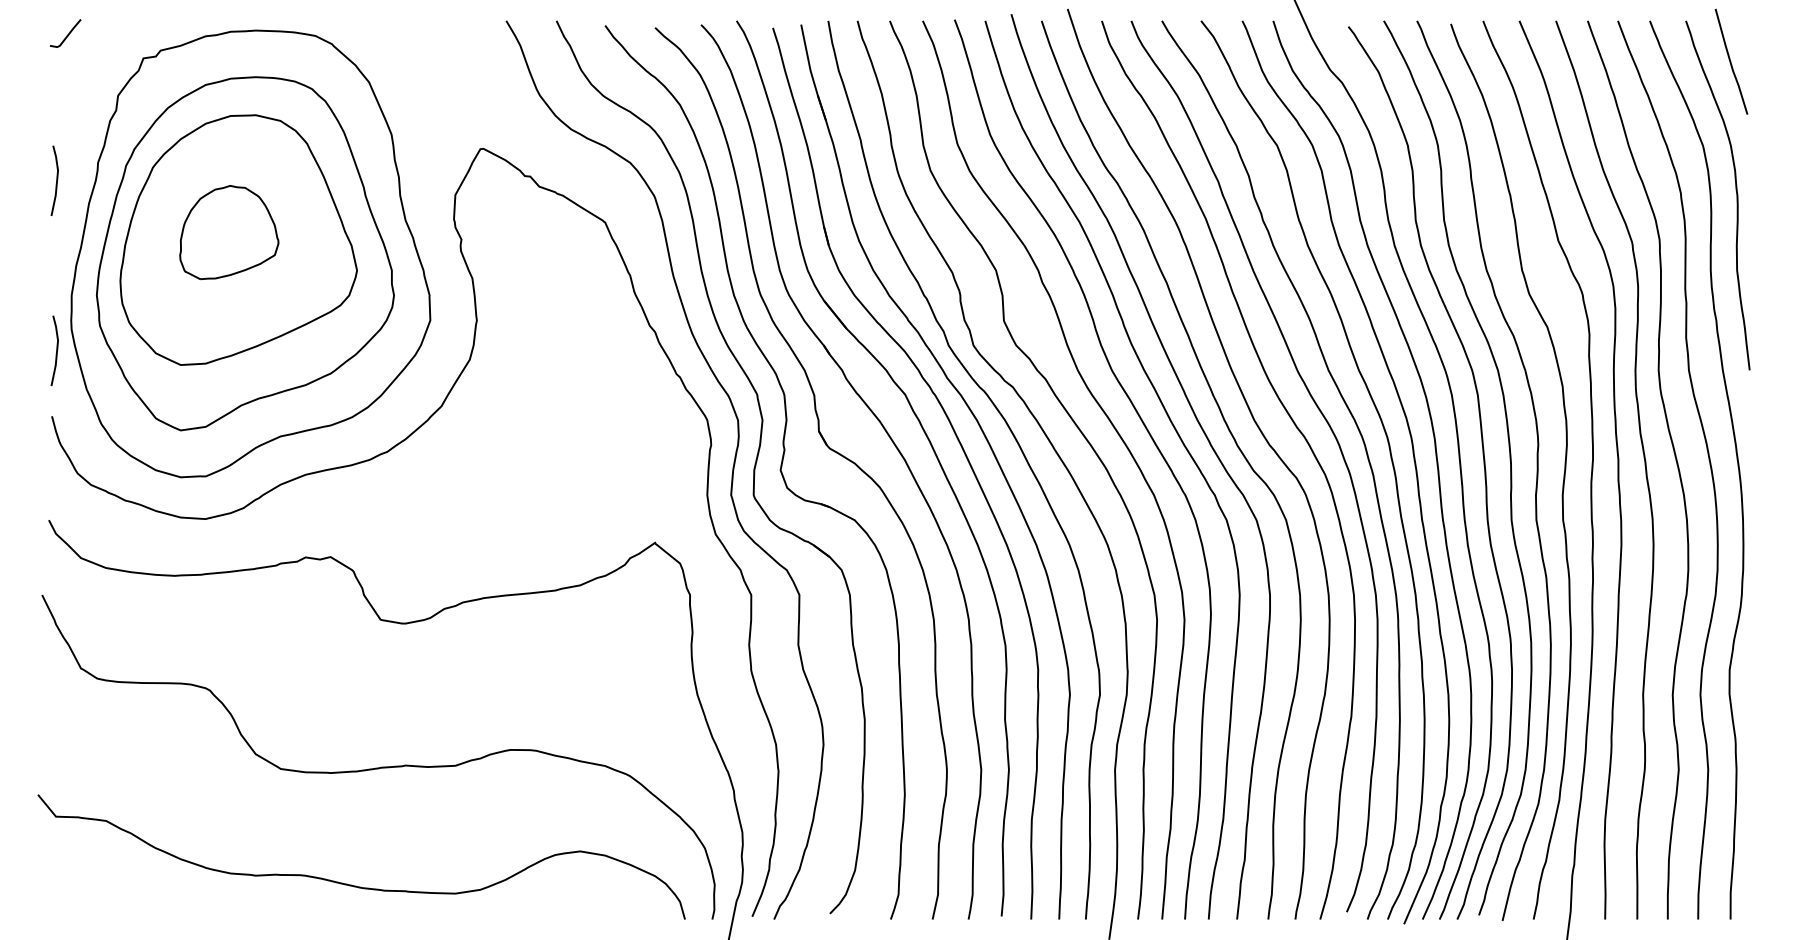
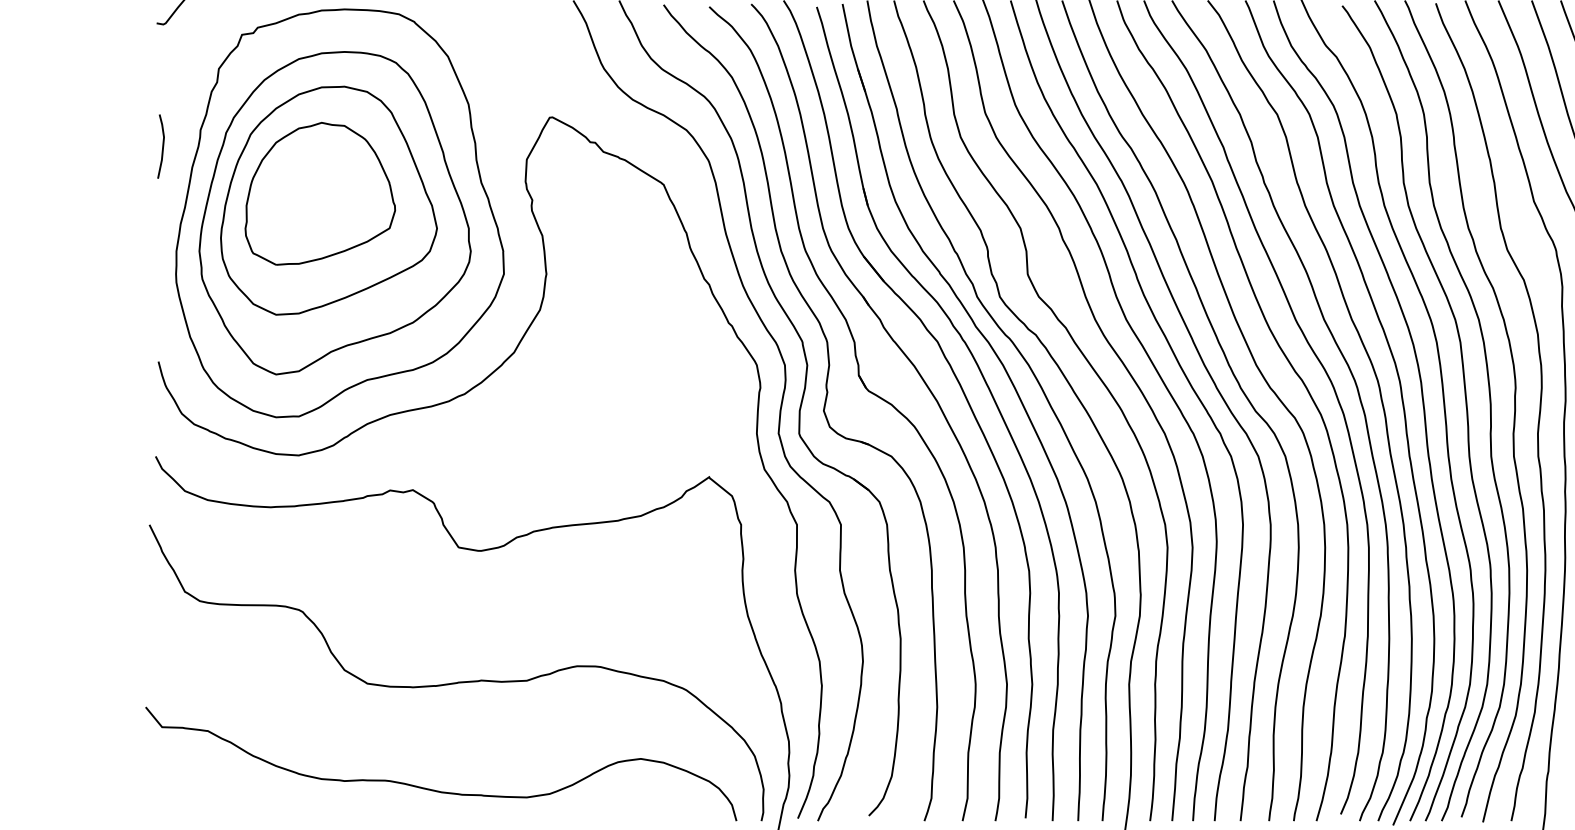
part: (229, 232) -> (320, 193), size x1.67
line: (56, 350) -> (162, 301), removed

